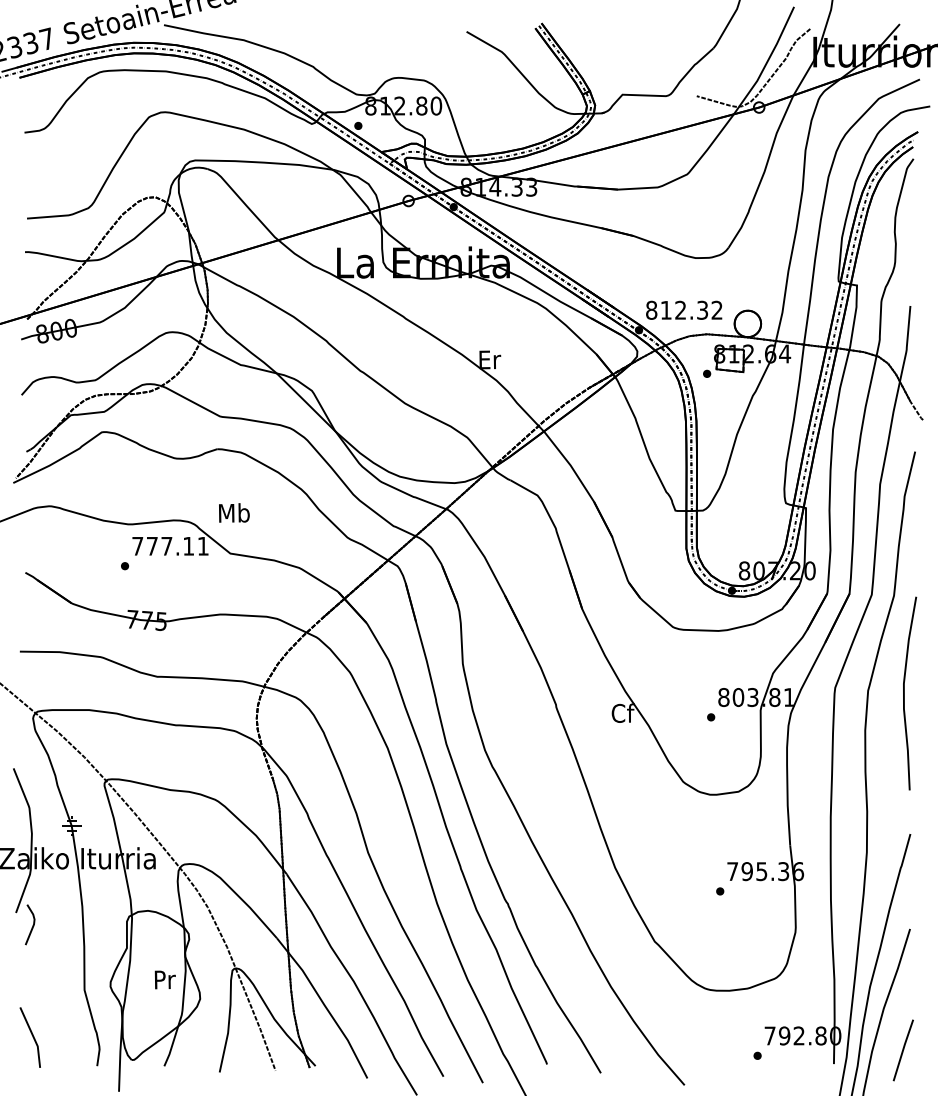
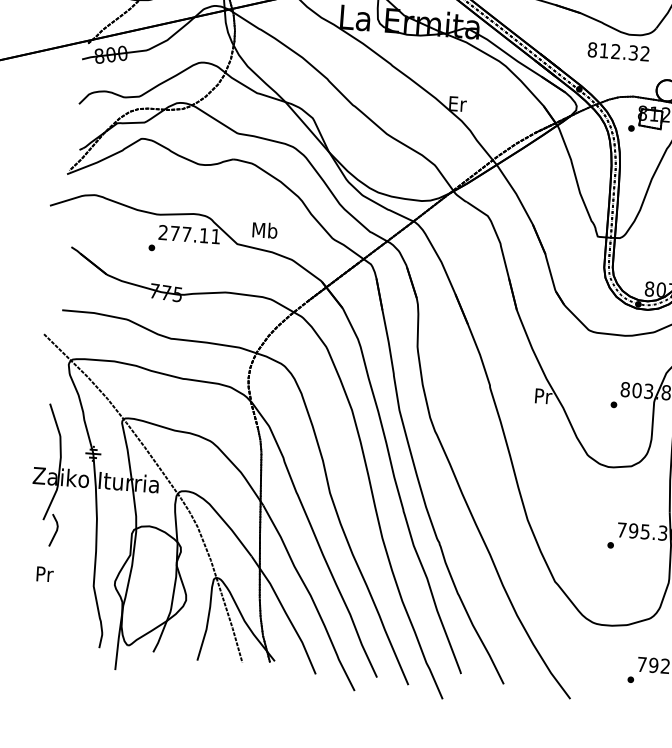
text: (684, 309) -> (618, 51), moved
text: (234, 512) -> (265, 229), moved
text: (137, 545) -> (163, 232), 777.11 -> 277.11
text: (622, 712) -> (542, 395), Cf -> Pr
text: (164, 979) -> (44, 573), moved
line: (31, 1035) -> (48, 619), removed

